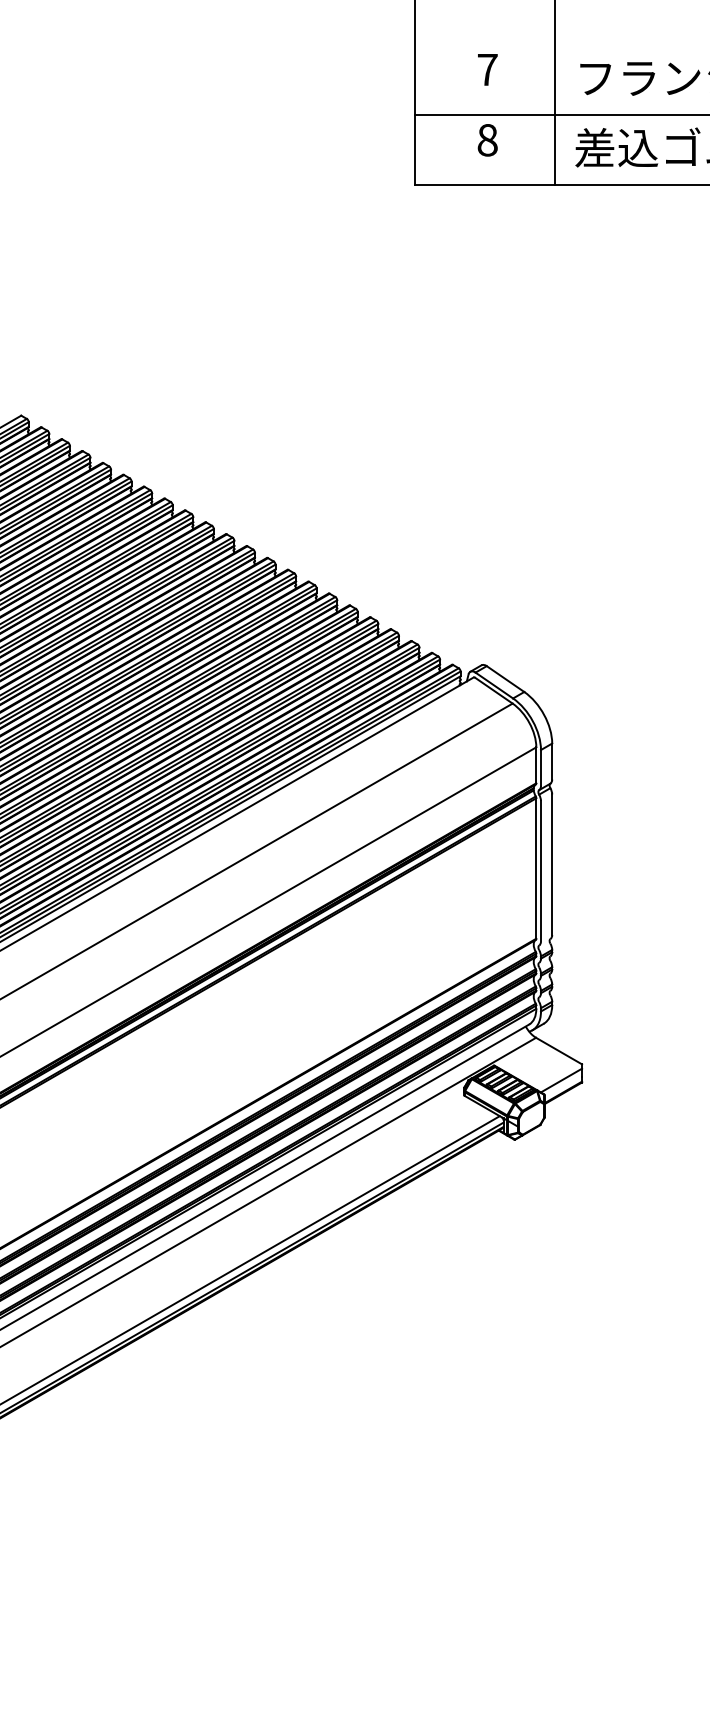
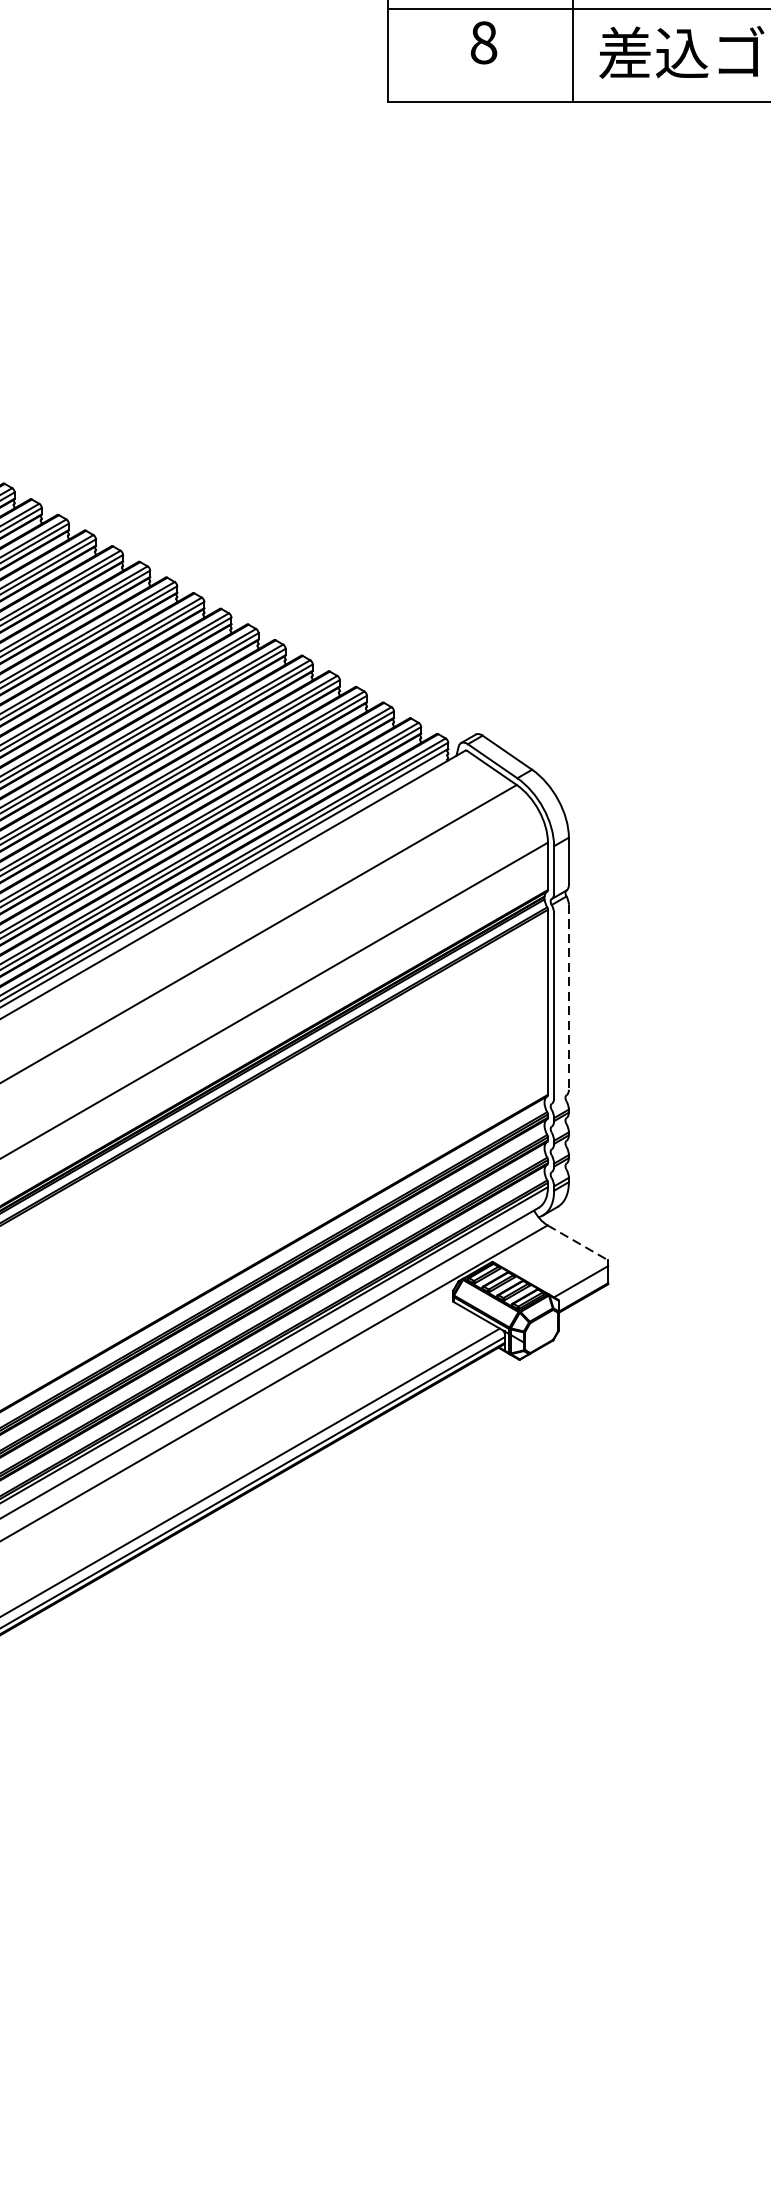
line: (552, 865) -> (569, 998), solid -> dashed
line: (559, 1051) -> (578, 1243), solid -> dashed

